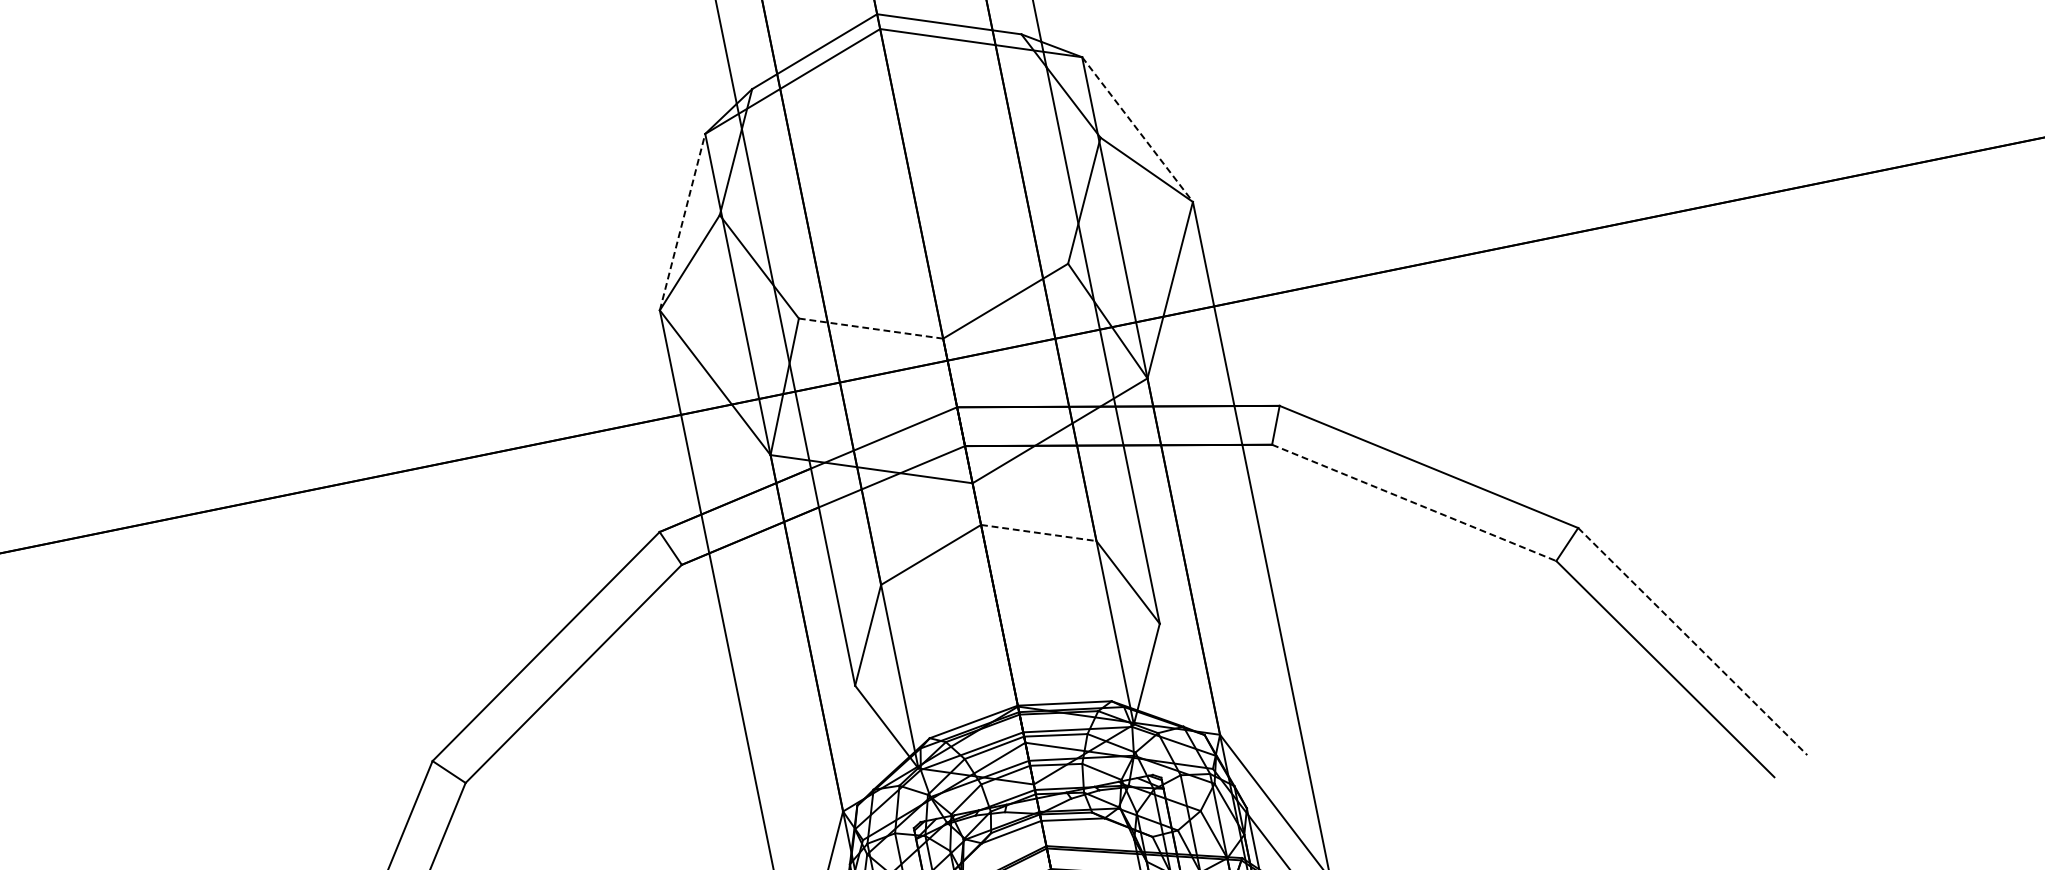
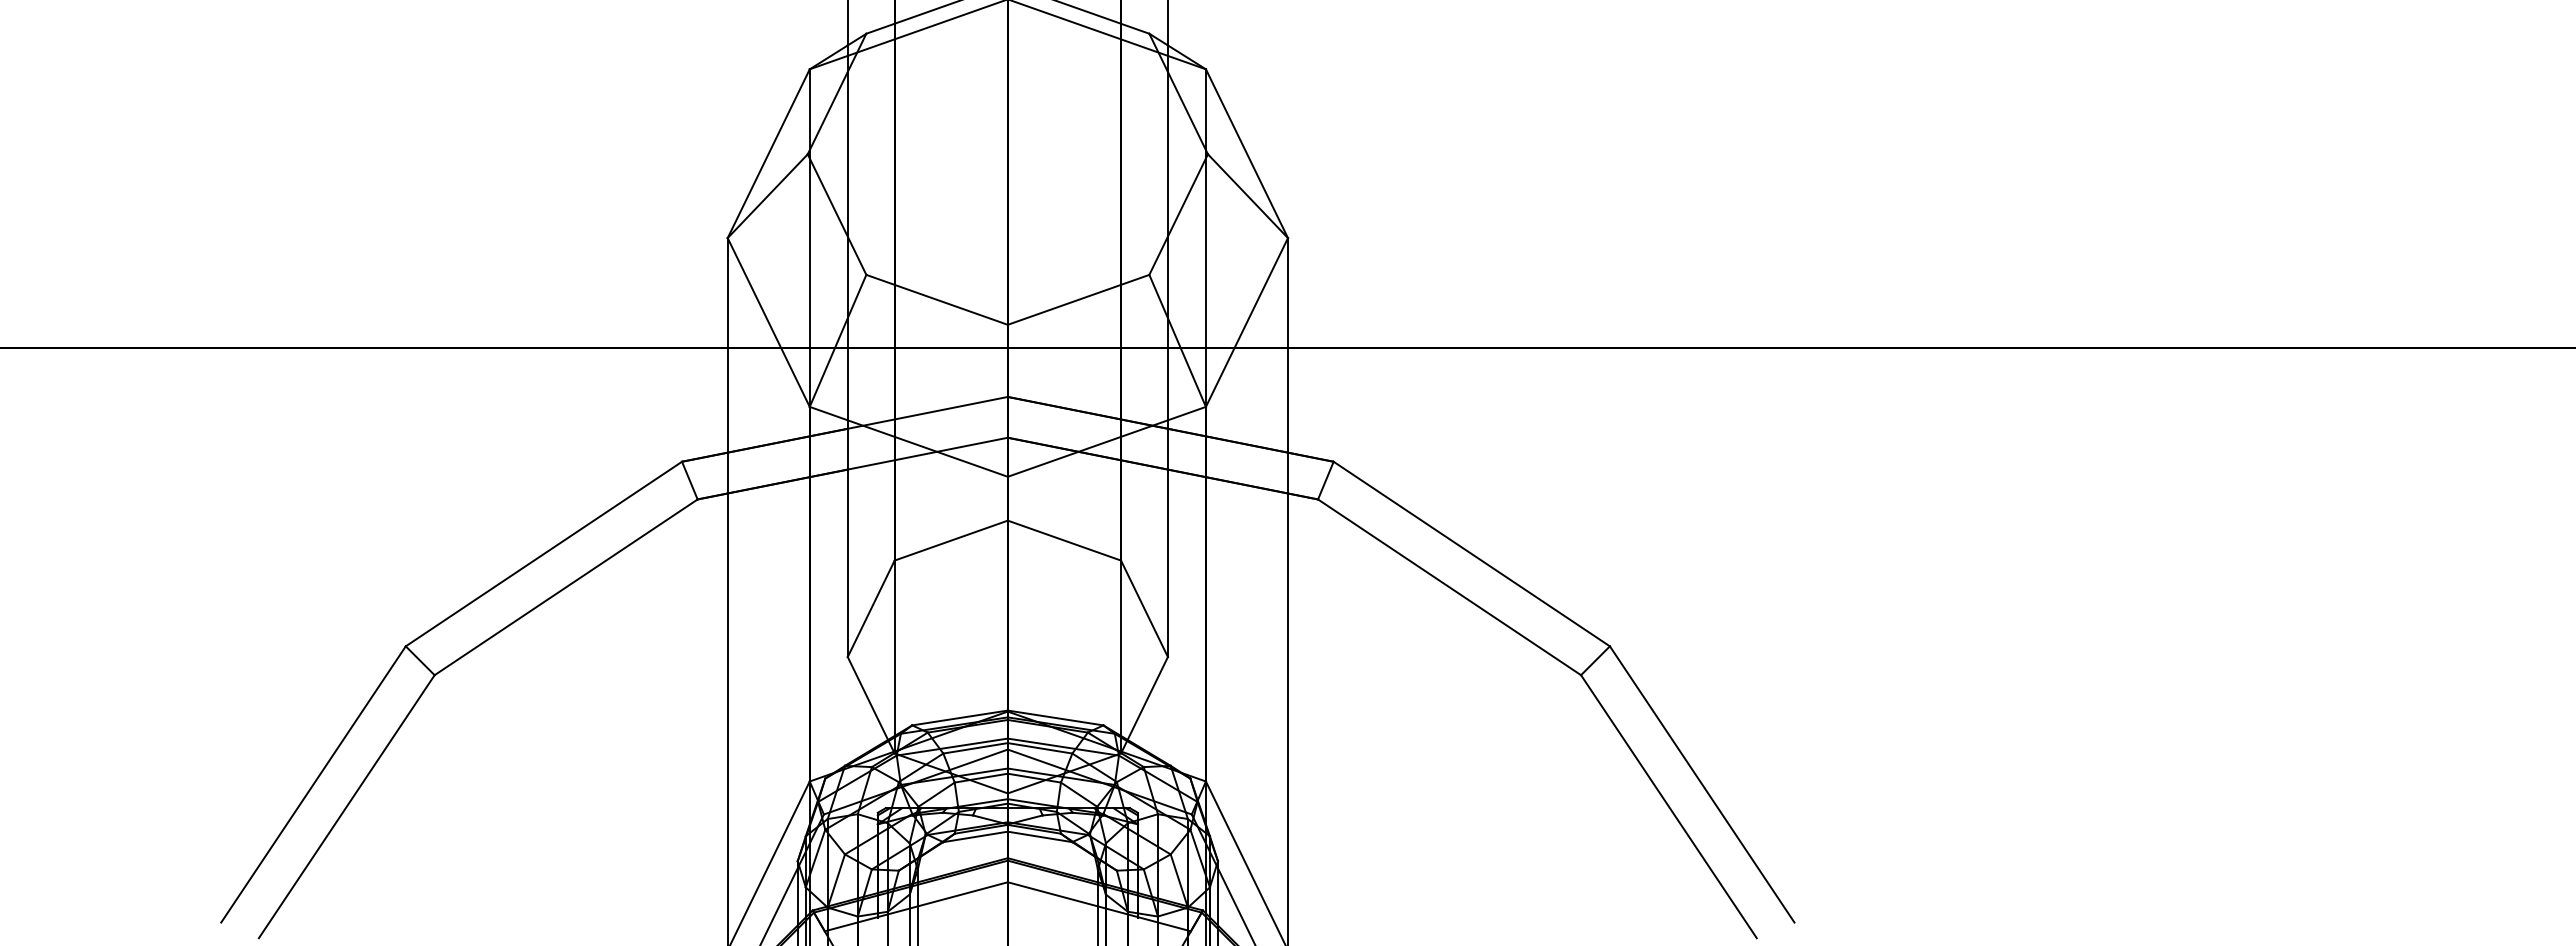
line: (1137, 129) -> (1246, 153), dashed -> solid
line: (682, 222) -> (768, 153), dashed -> solid
line: (871, 329) -> (937, 300), dashed -> solid
line: (1414, 503) -> (1449, 587), dashed -> solid
line: (1038, 532) -> (1064, 540), dashed -> solid
line: (1693, 641) -> (1702, 784), dashed -> solid

